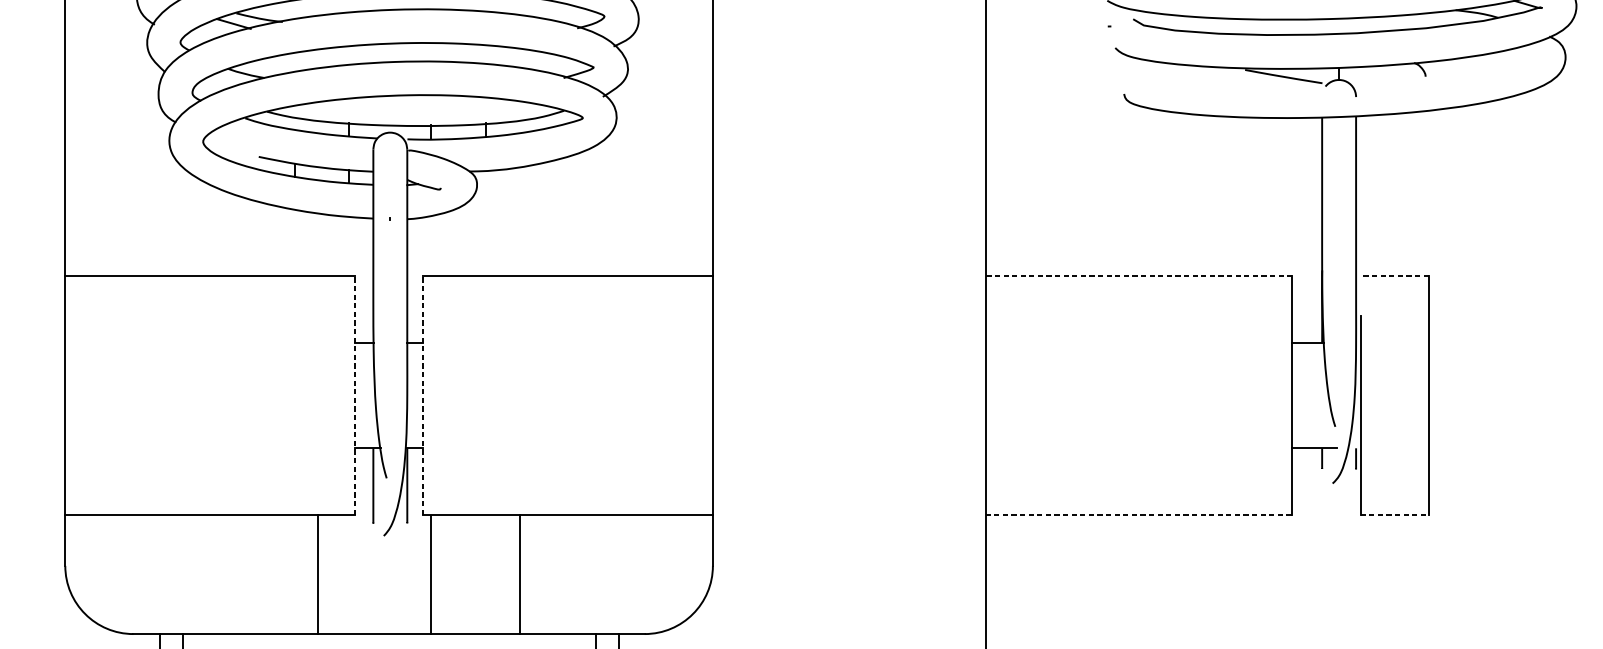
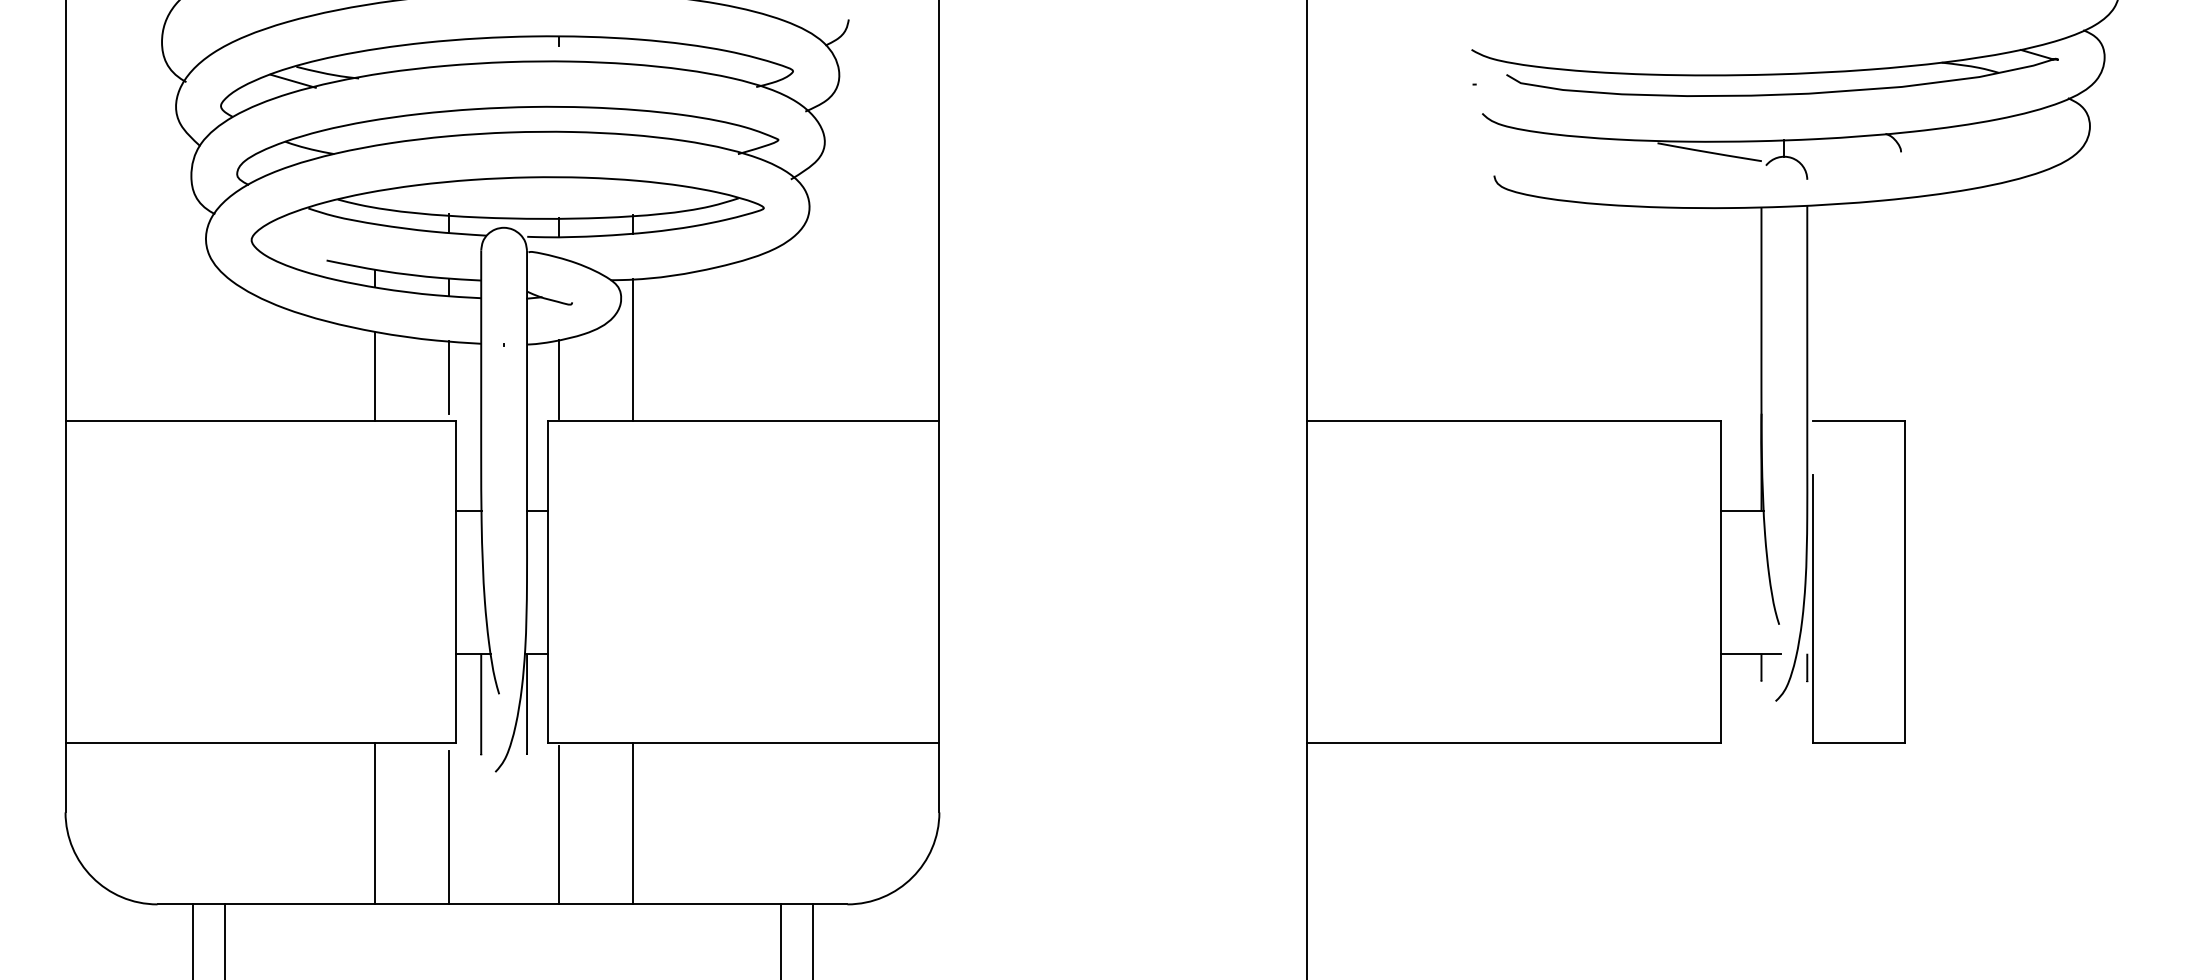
line: (485, 222) -> (632, 349), added
line: (295, 242) -> (375, 376), added
line: (349, 243) -> (448, 377), added
line: (431, 245) -> (559, 379), added
line: (1139, 276) -> (1514, 421), dashed -> solid
line: (1394, 276) -> (1859, 421), dashed -> solid
line: (355, 395) -> (456, 582), dashed -> solid
line: (423, 395) -> (548, 582), dashed -> solid
line: (1139, 514) -> (1514, 743), dashed -> solid
line: (1394, 514) -> (1859, 743), dashed -> solid
line: (317, 574) -> (375, 823), moved
line: (519, 574) -> (632, 823), moved
line: (349, 577) -> (448, 827), added

